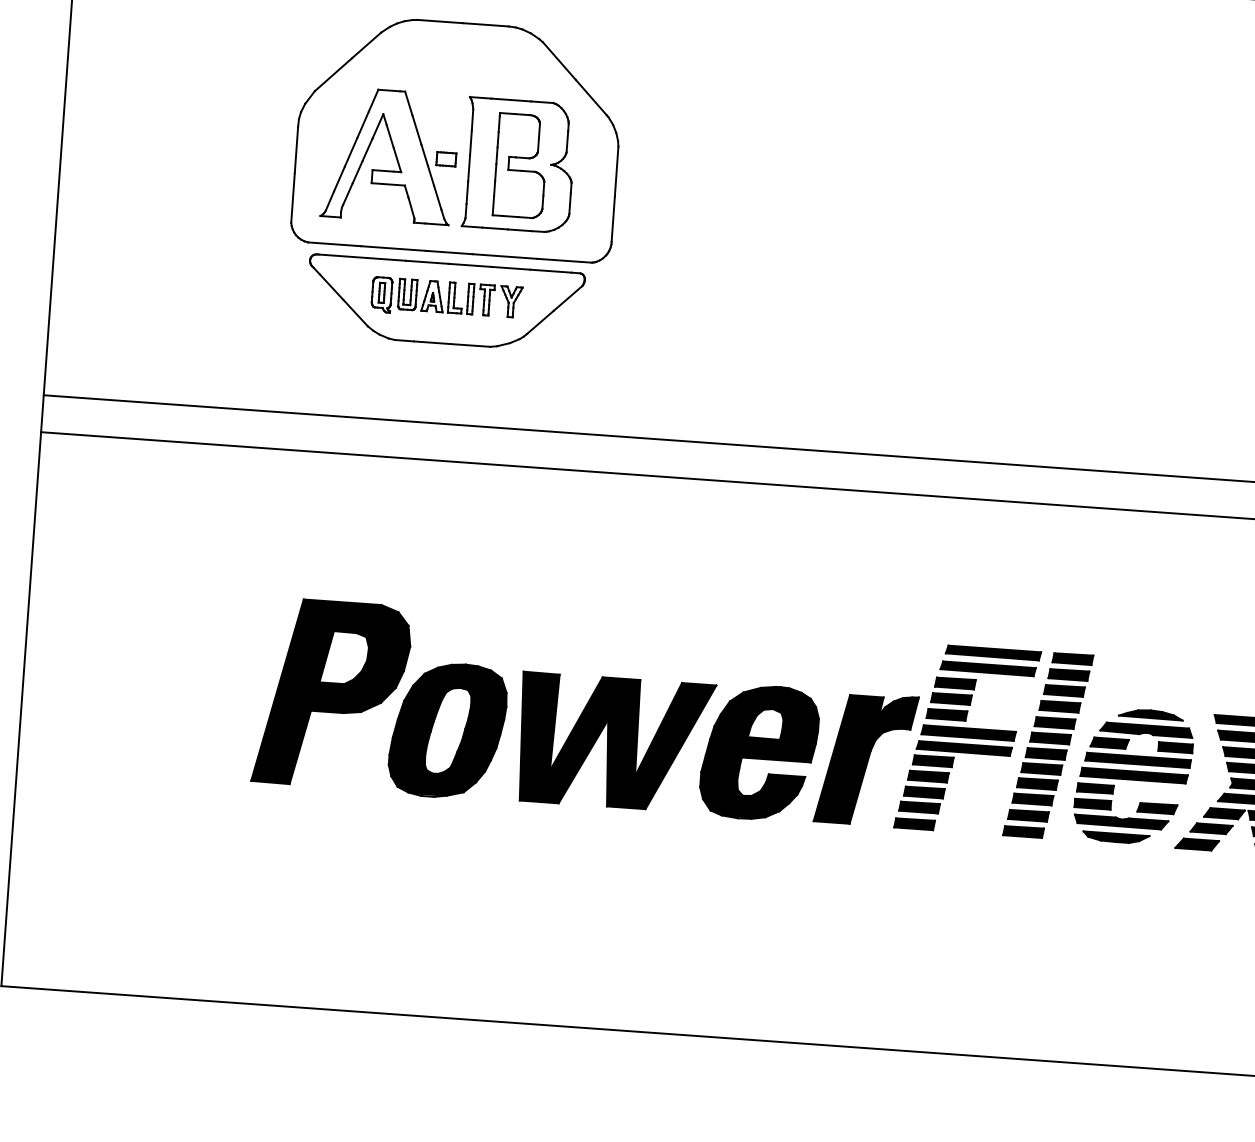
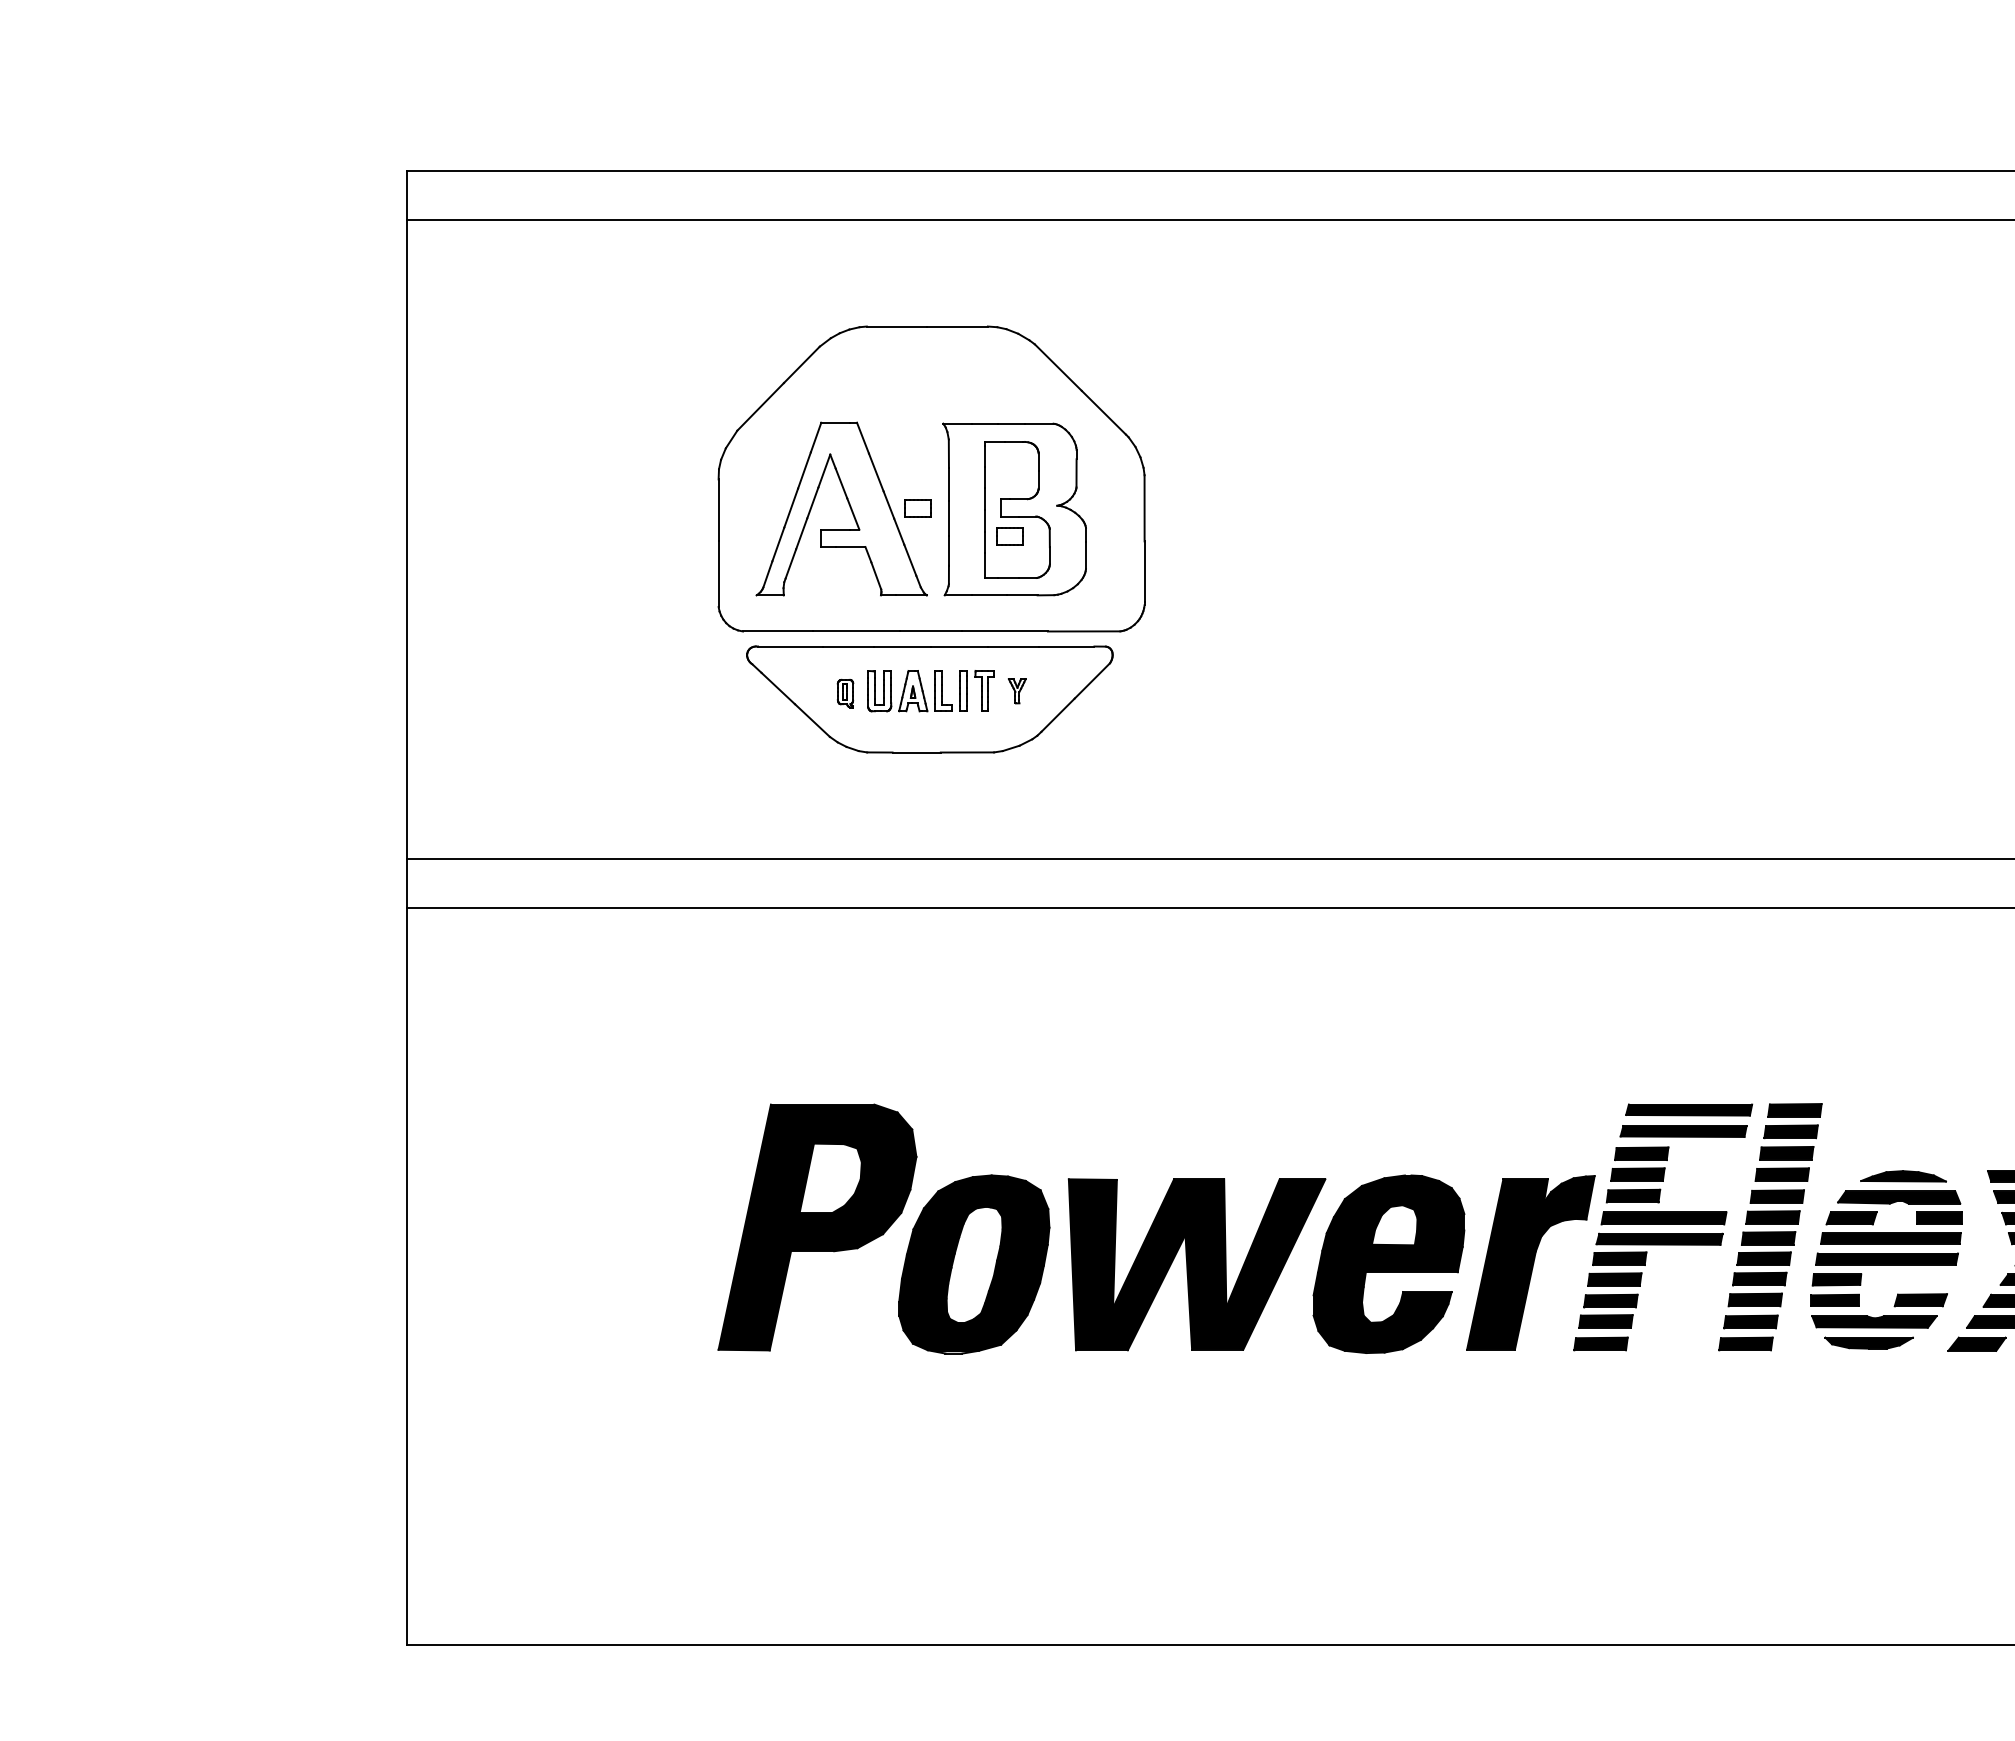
part: (513, 185) -> (1009, 536), added
part: (381, 294) -> (845, 693), size x0.6
part: (511, 302) -> (1017, 691), size x0.6

